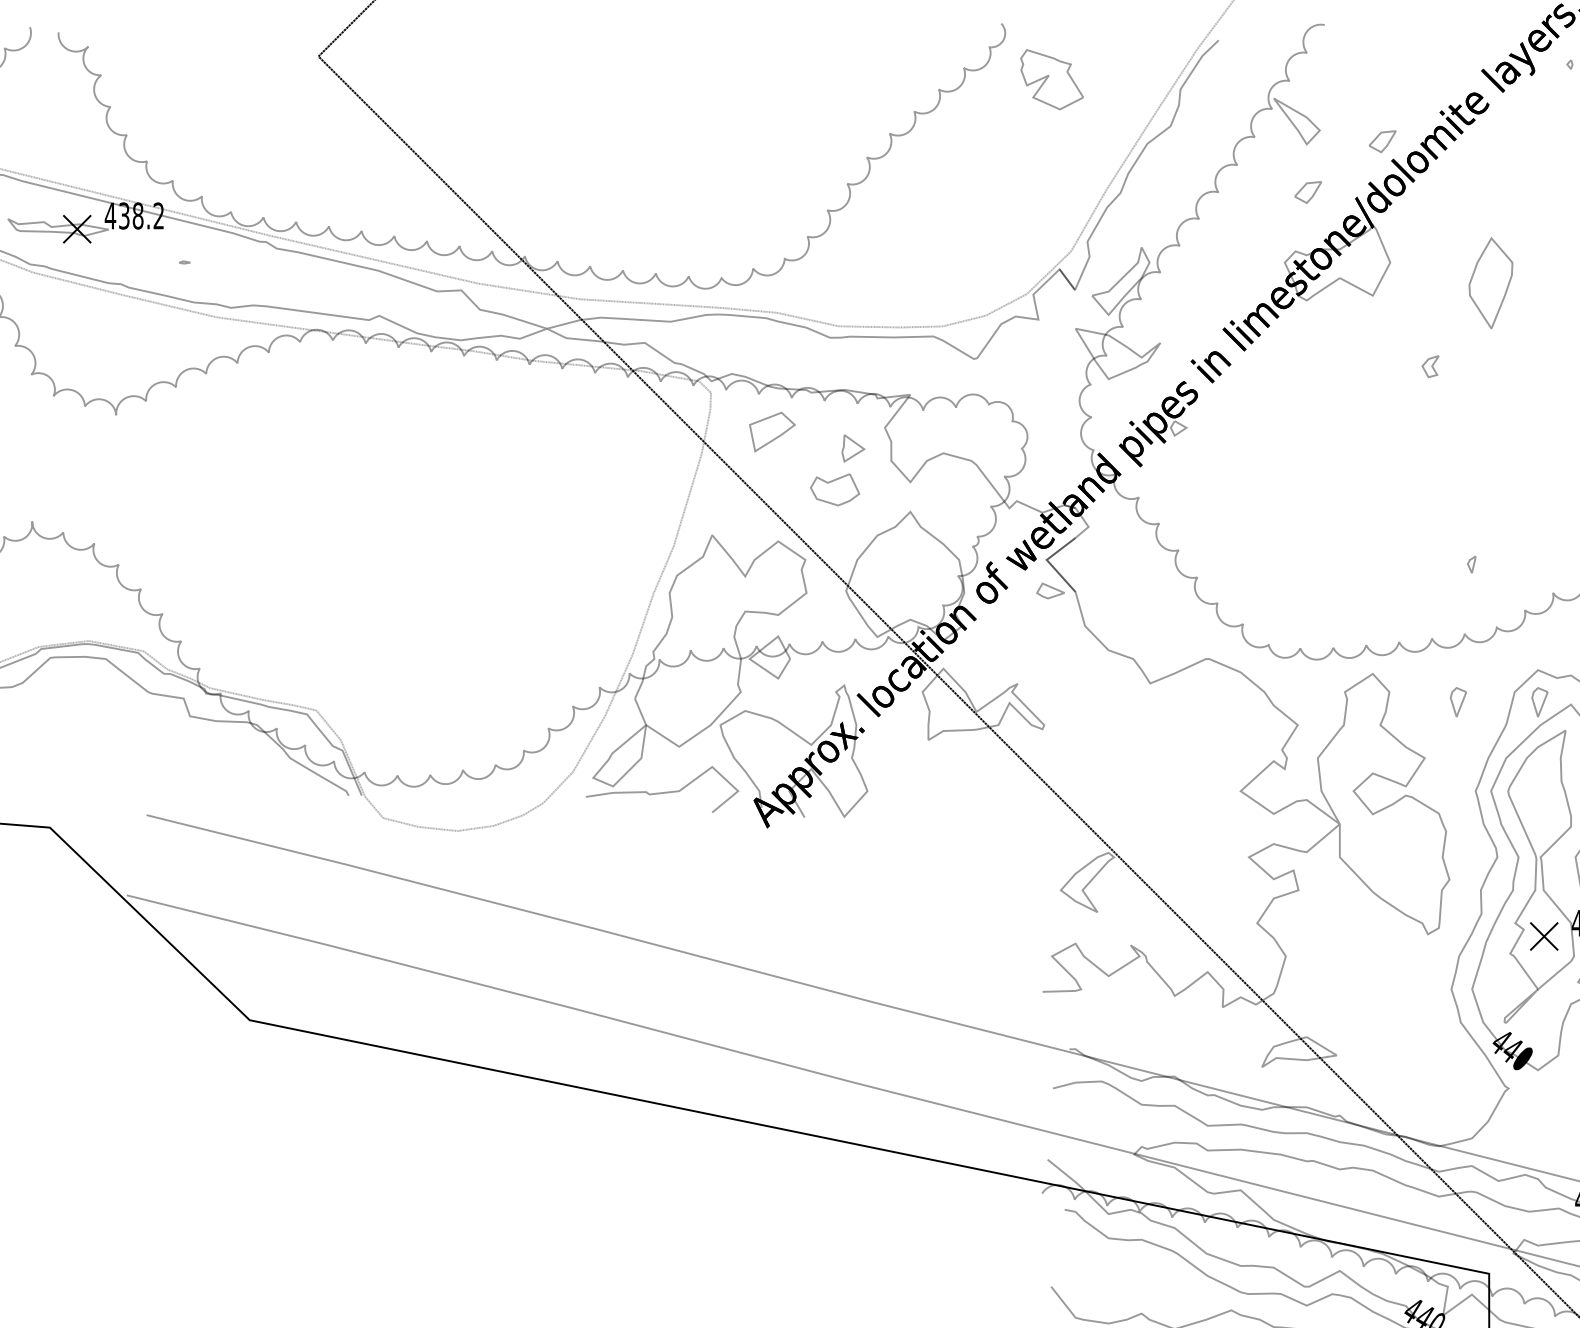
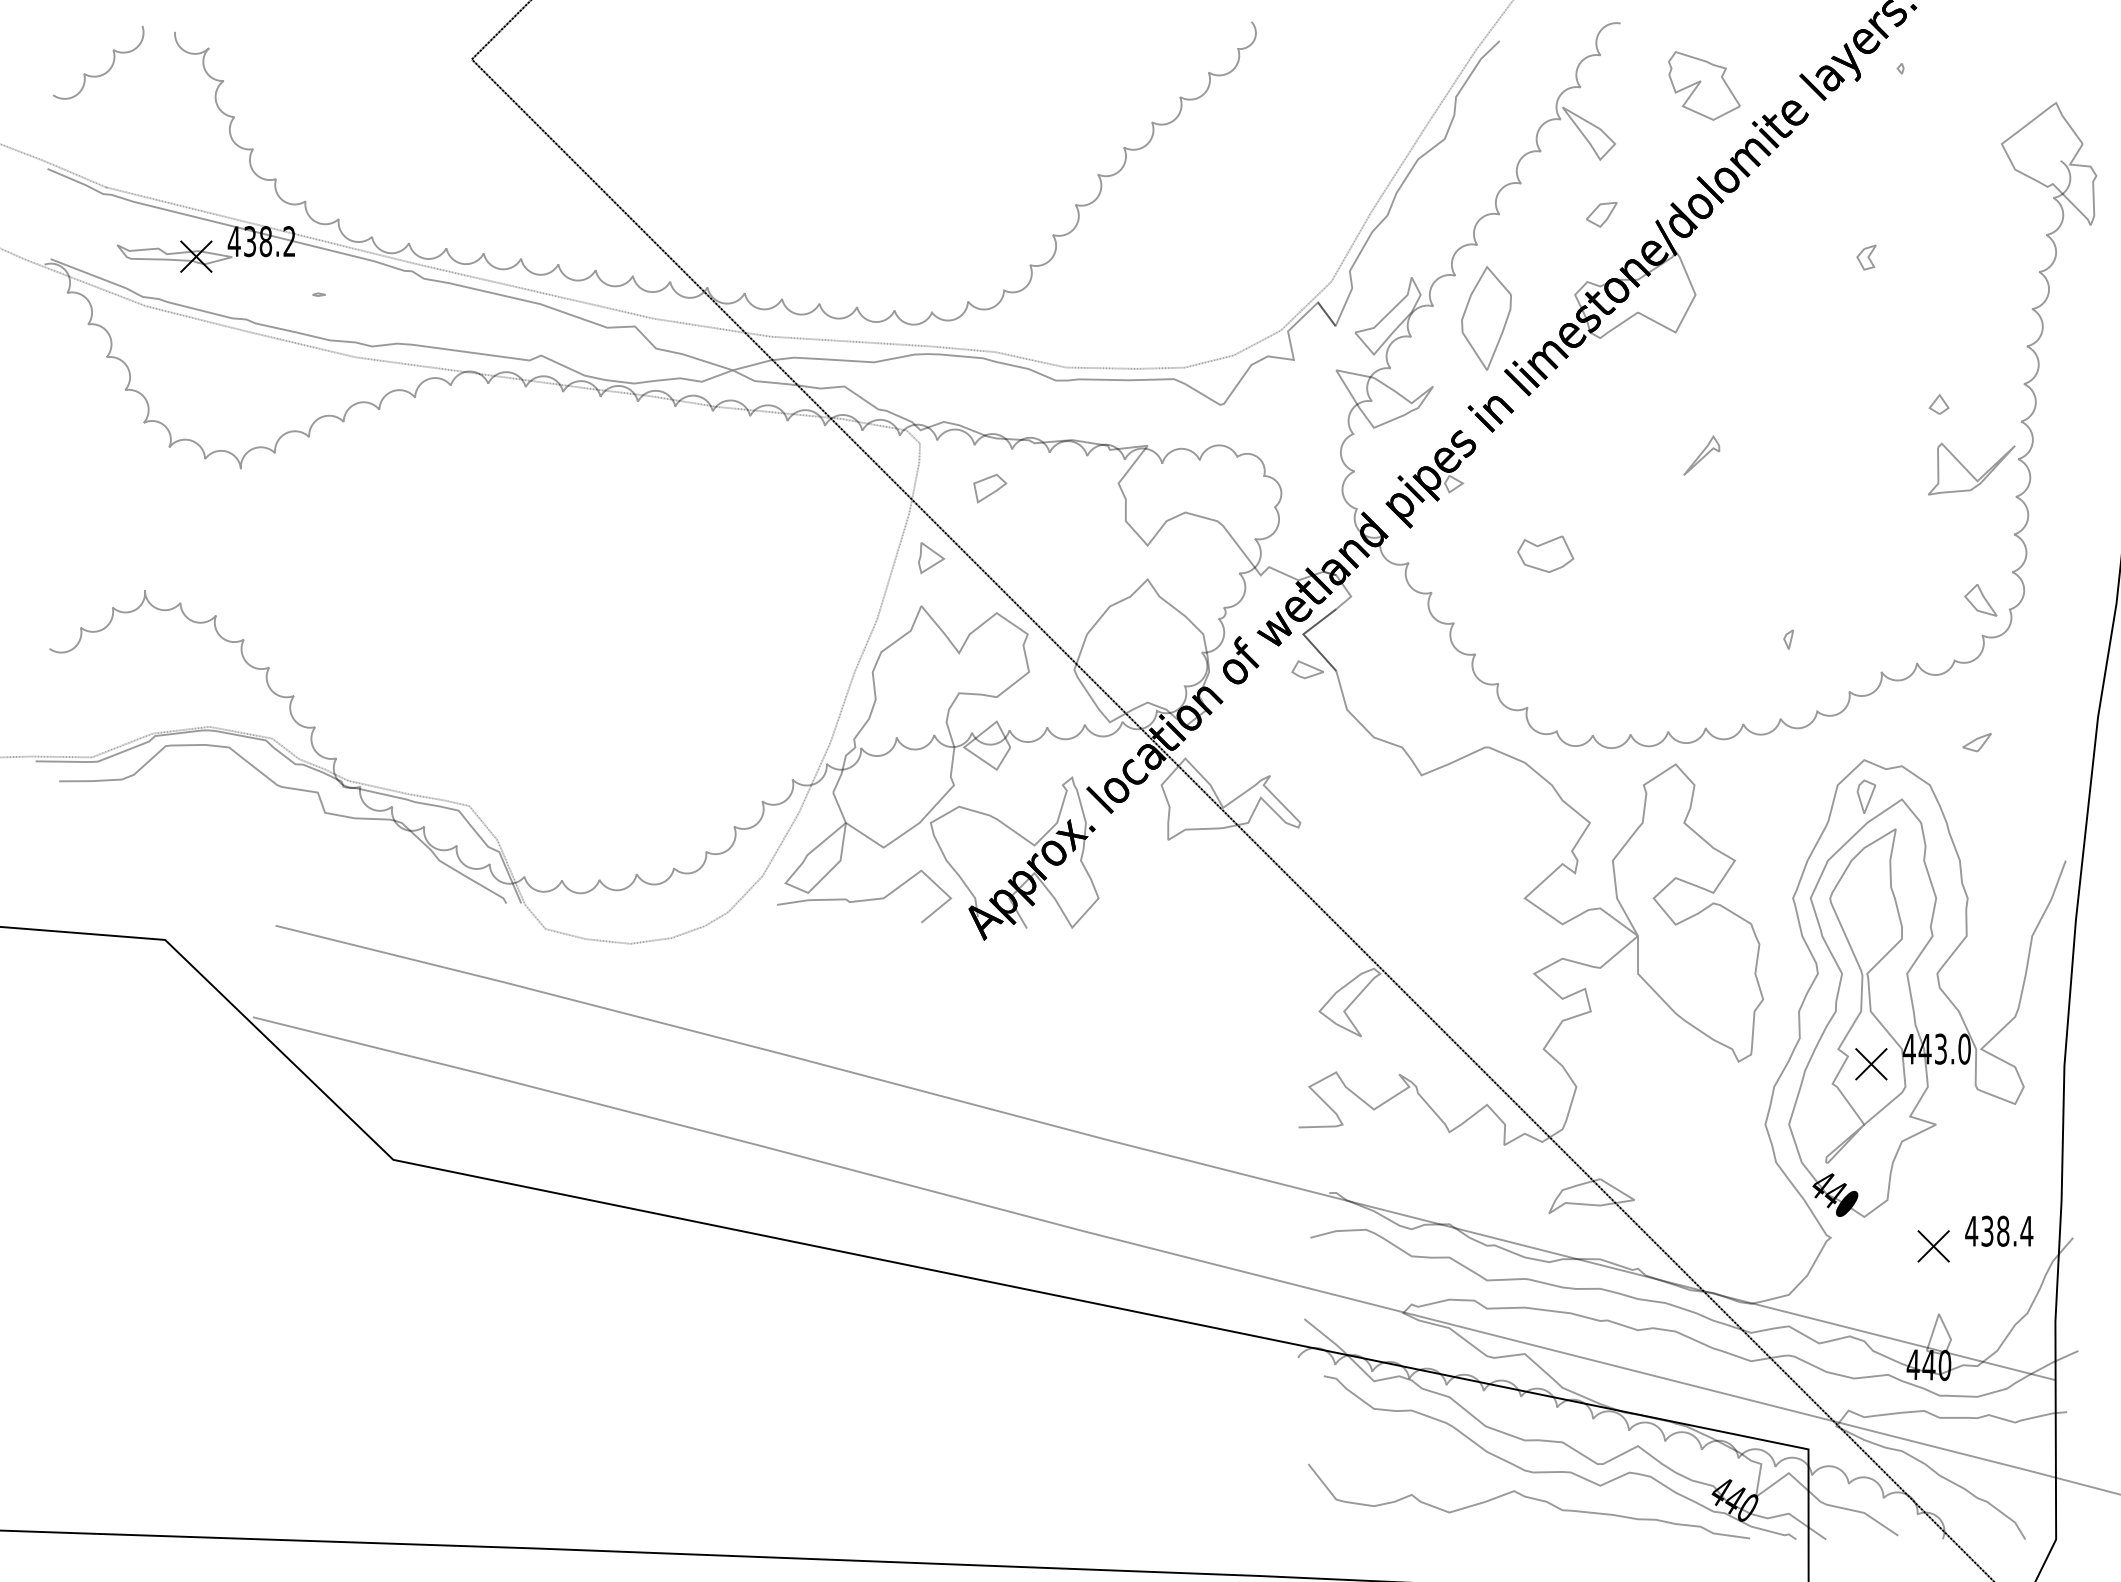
part: (1052, 79) -> (1704, 85), moved
part: (1382, 141) -> (1686, 156), removed
part: (1490, 283) -> (1486, 318), moved
part: (1430, 366) -> (1866, 257), moved
part: (1395, 403) -> (1701, 455), added
part: (772, 432) -> (990, 488), size x0.62
part: (853, 448) -> (931, 557), moved
part: (834, 489) -> (1545, 553), moved
part: (1458, 701) -> (1773, 796), removed

